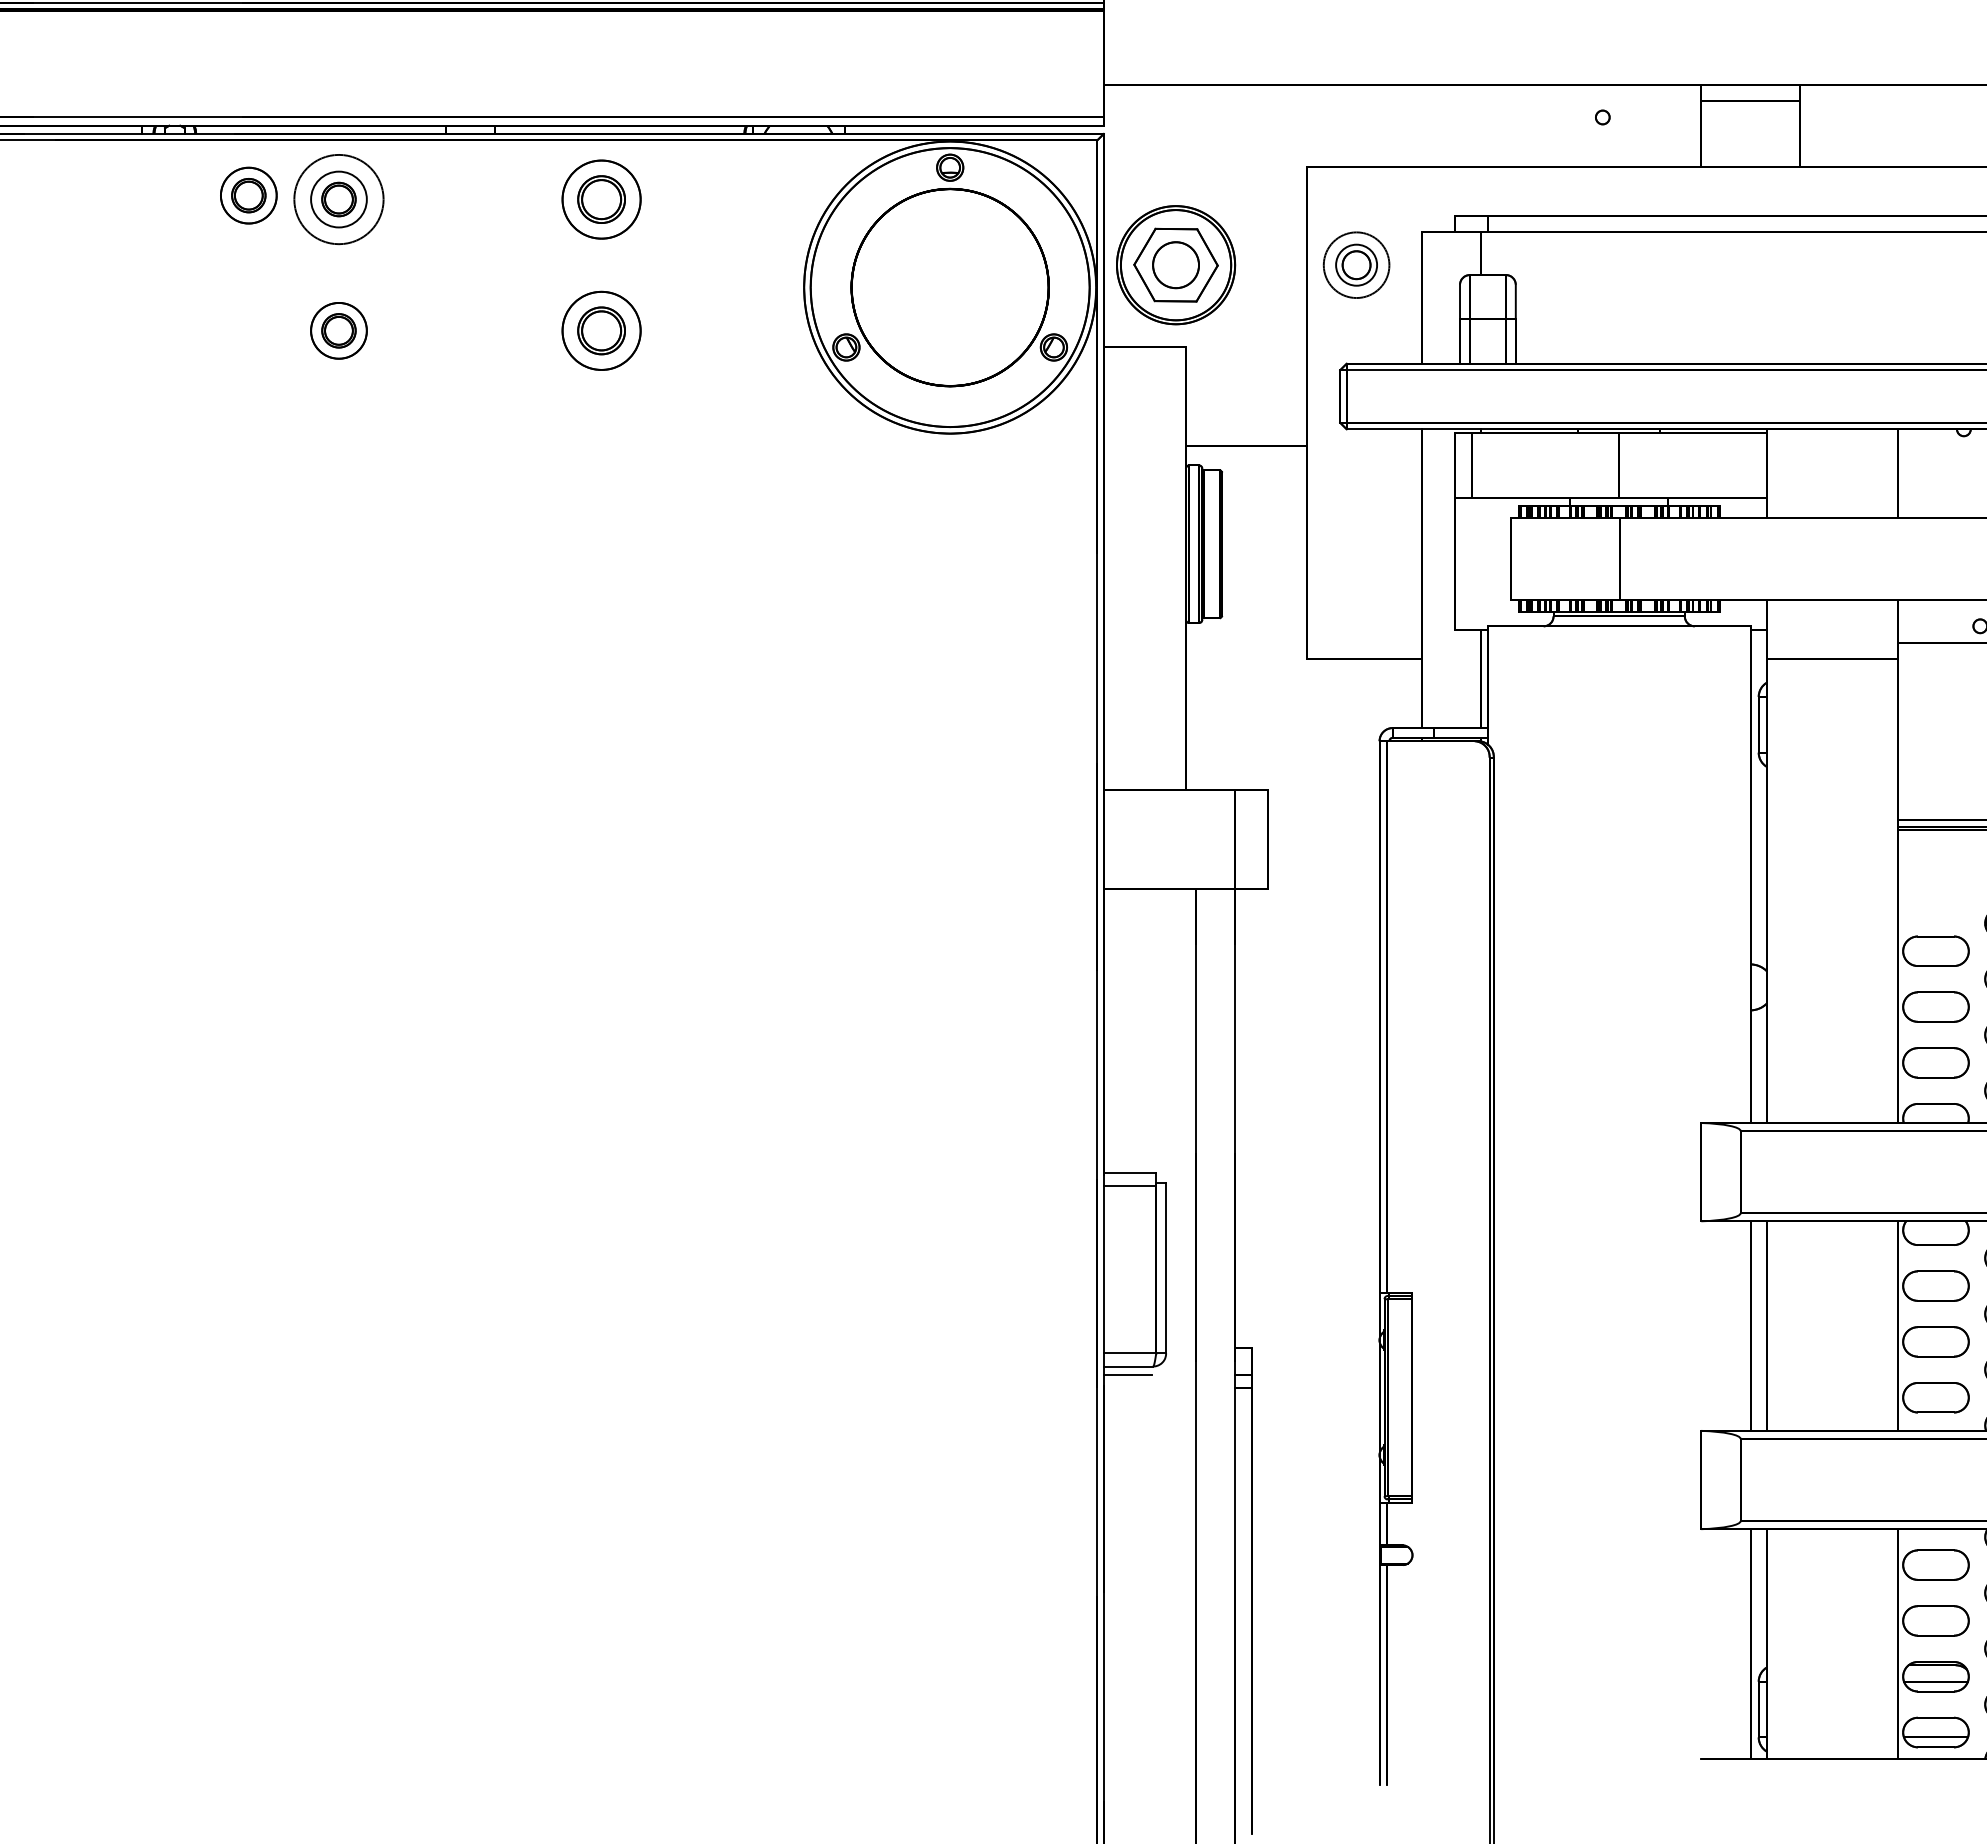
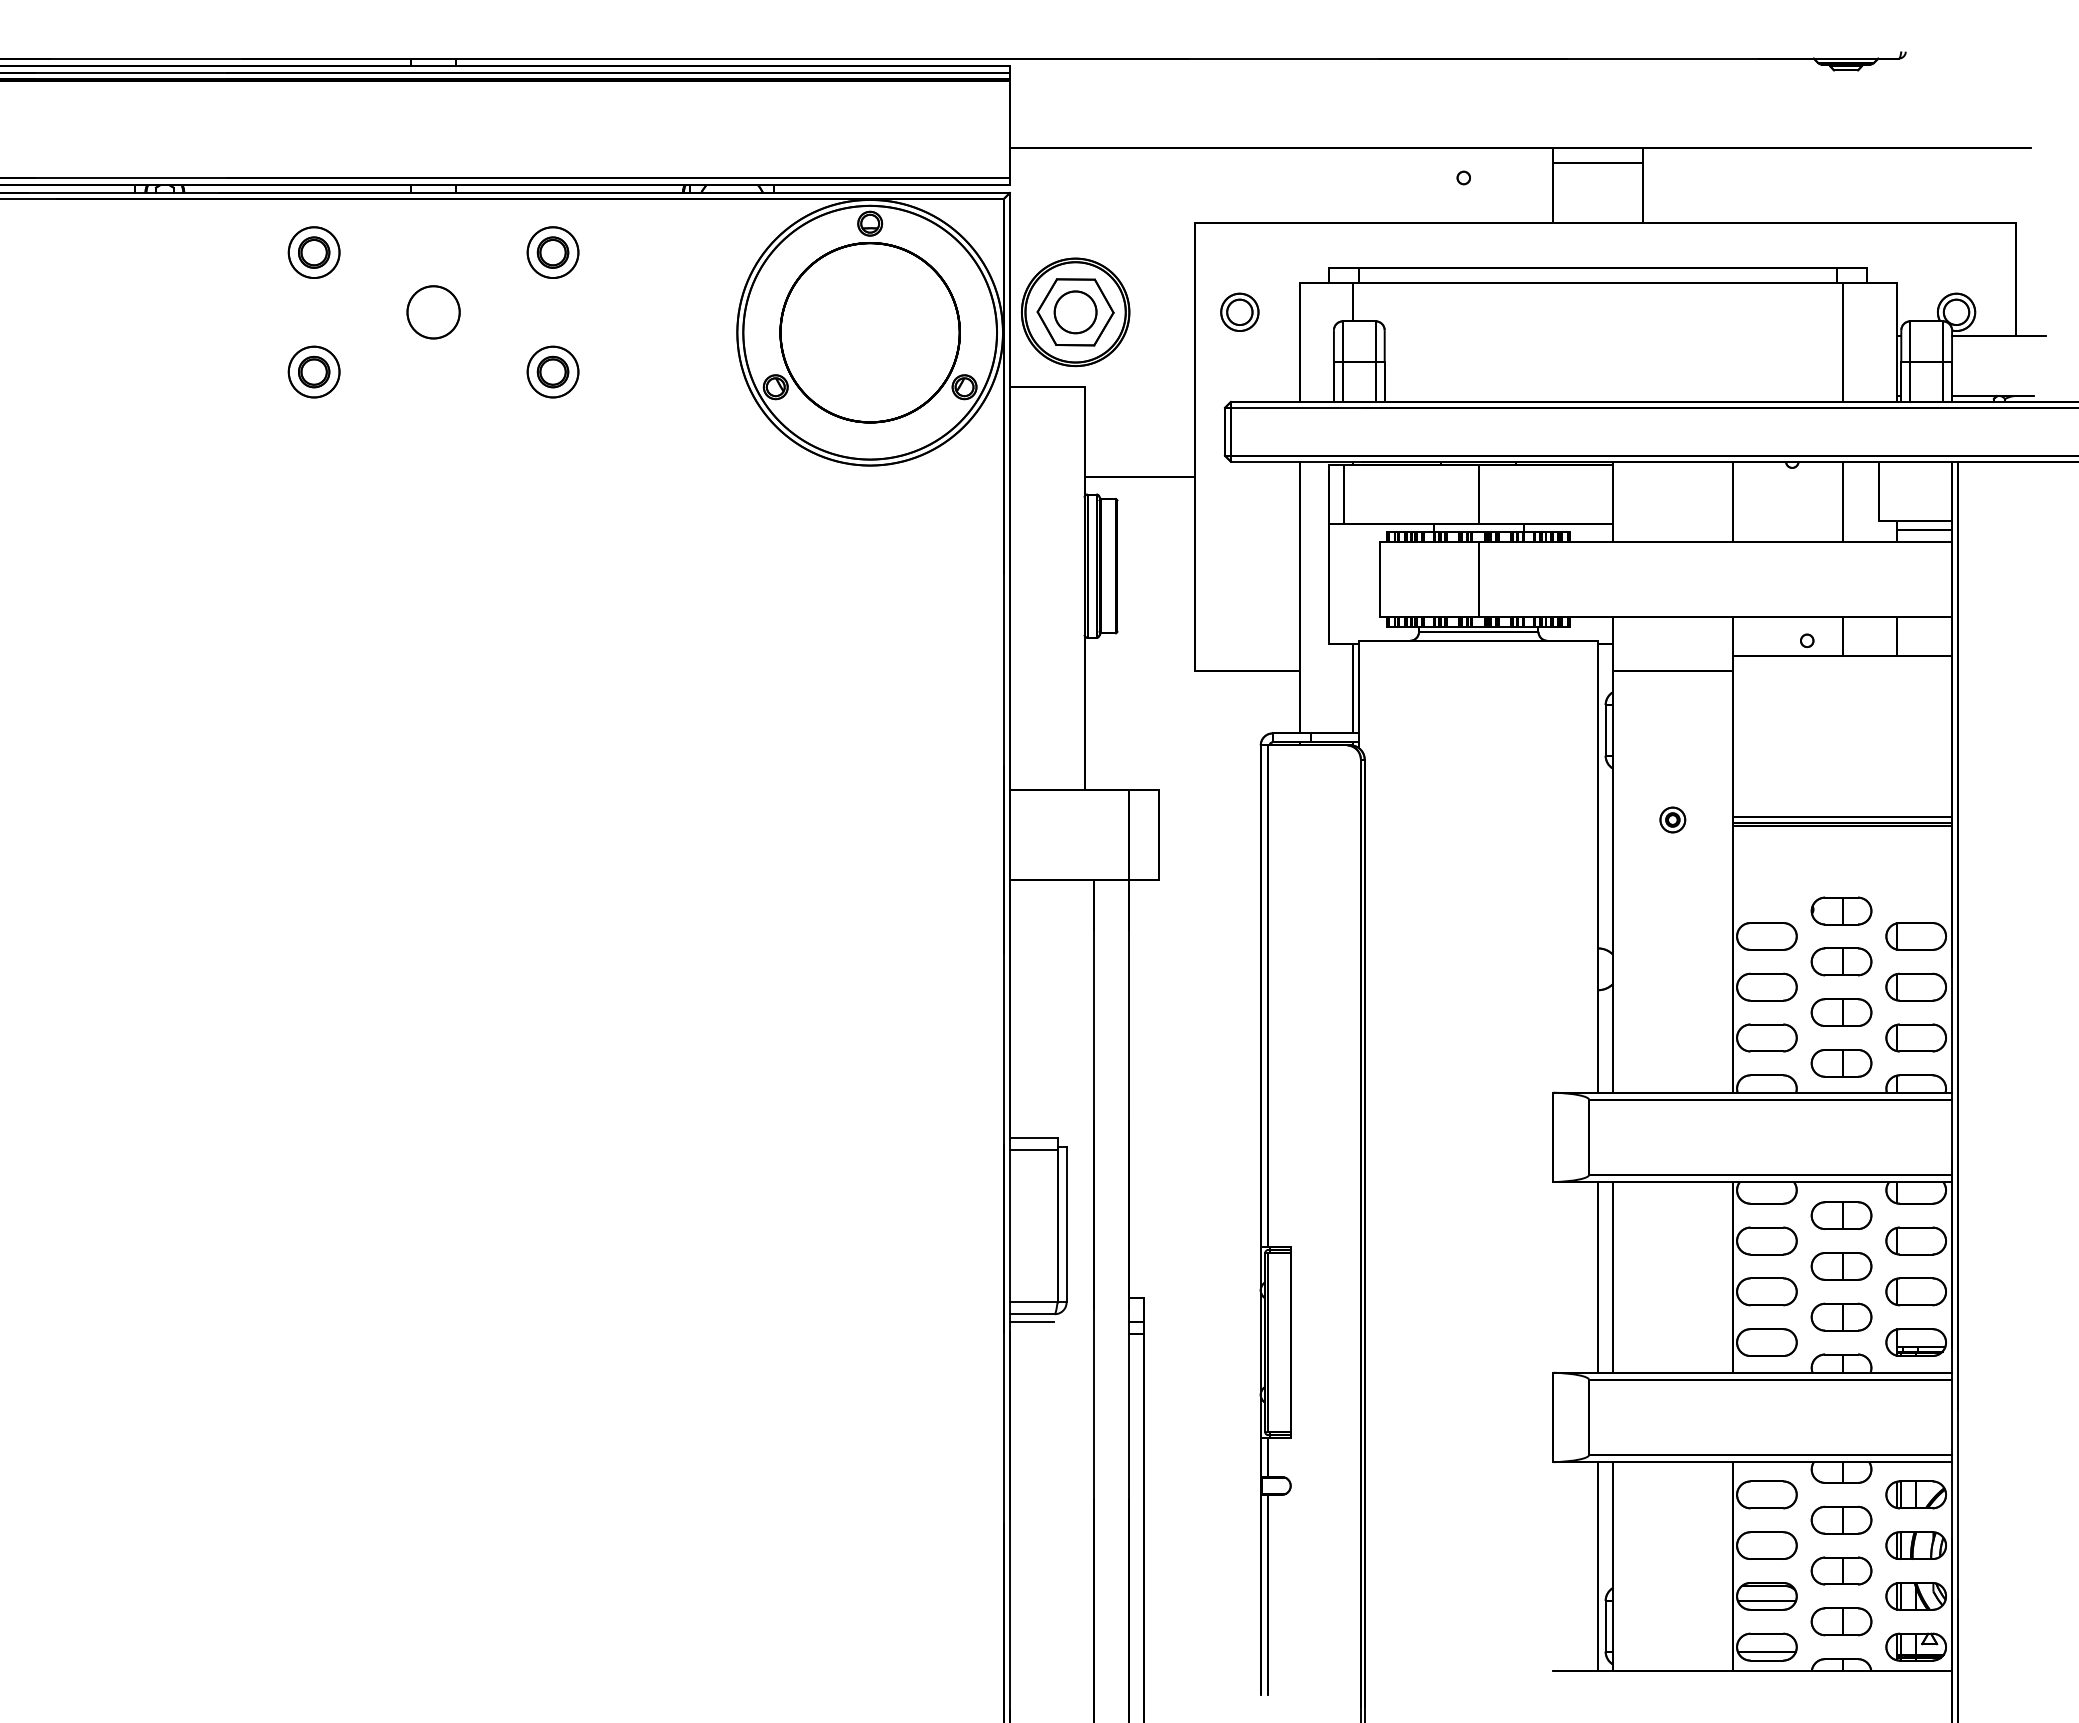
part: (248, 194) -> (231, 248), removed
circle: (338, 199) -> (313, 252), size x0.62
part: (600, 199) -> (552, 252), size x0.71
circle: (470, 265) -> (433, 312), added
circle: (1356, 265) -> (1239, 312), size x0.62
part: (600, 330) -> (552, 371), size x0.71
part: (1832, 822) -> (1672, 819), added

